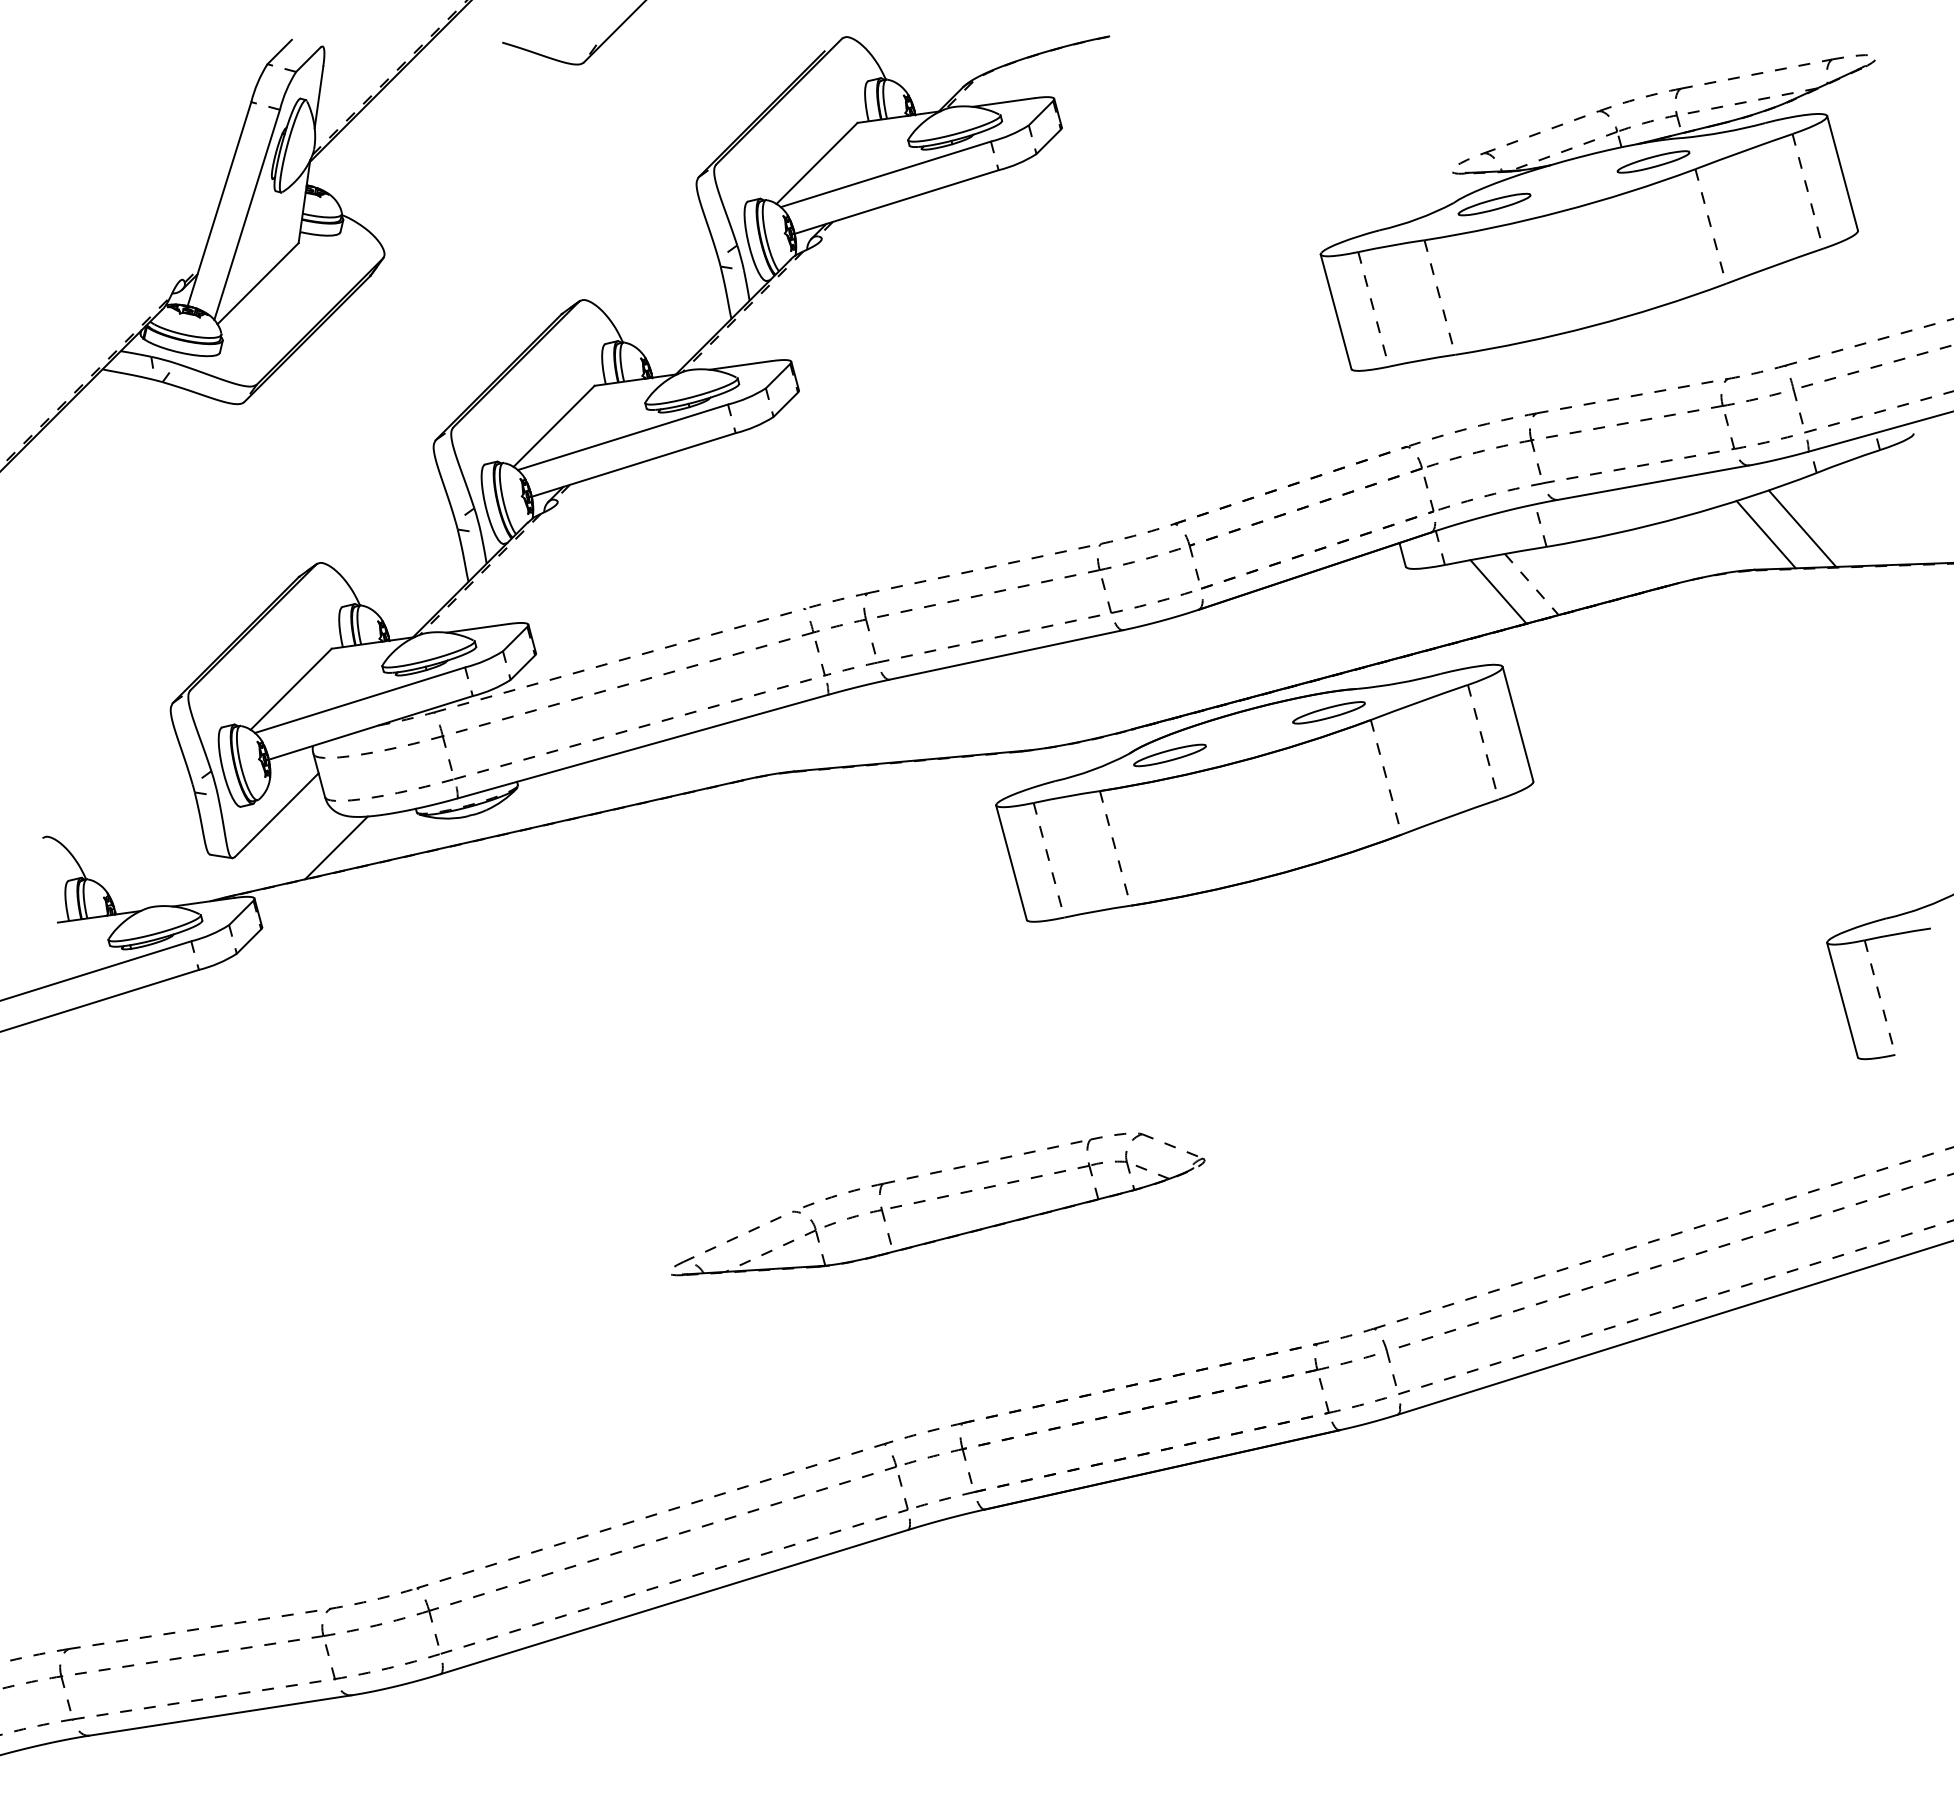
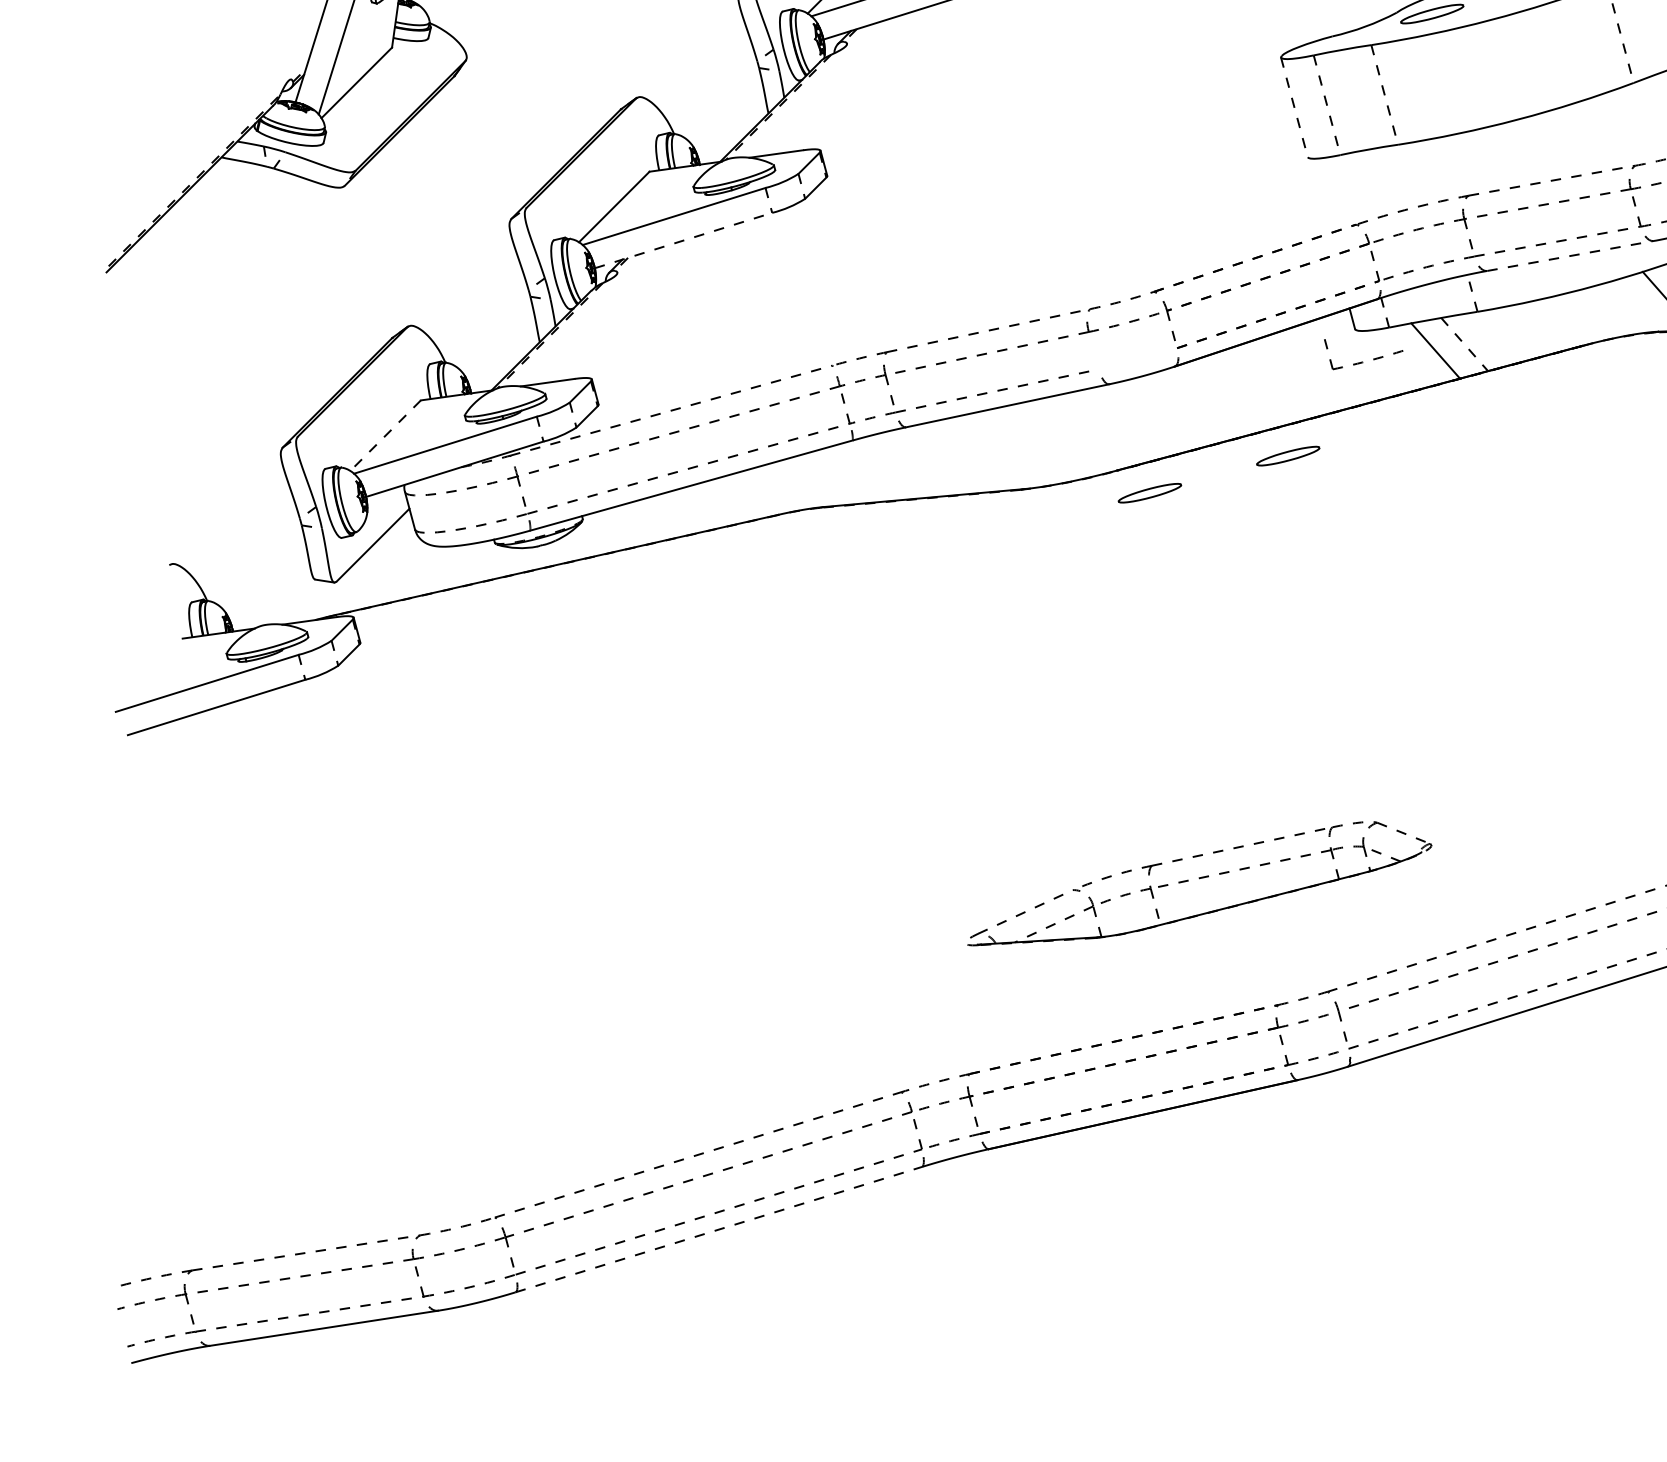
line: (1336, 312) -> (1294, 107), solid -> dashed
line: (633, 464) -> (683, 240), solid -> dashed
line: (1654, 482) -> (1571, 255), solid -> dashed
part: (1145, 604) -> (1362, 361), moved
line: (290, 689) -> (384, 435), solid -> dashed
part: (1264, 792) -> (1232, 525), removed
line: (336, 847) -> (424, 573), removed
part: (938, 1204) -> (1199, 883), moved
line: (674, 1601) -> (718, 1229), solid -> dashed

